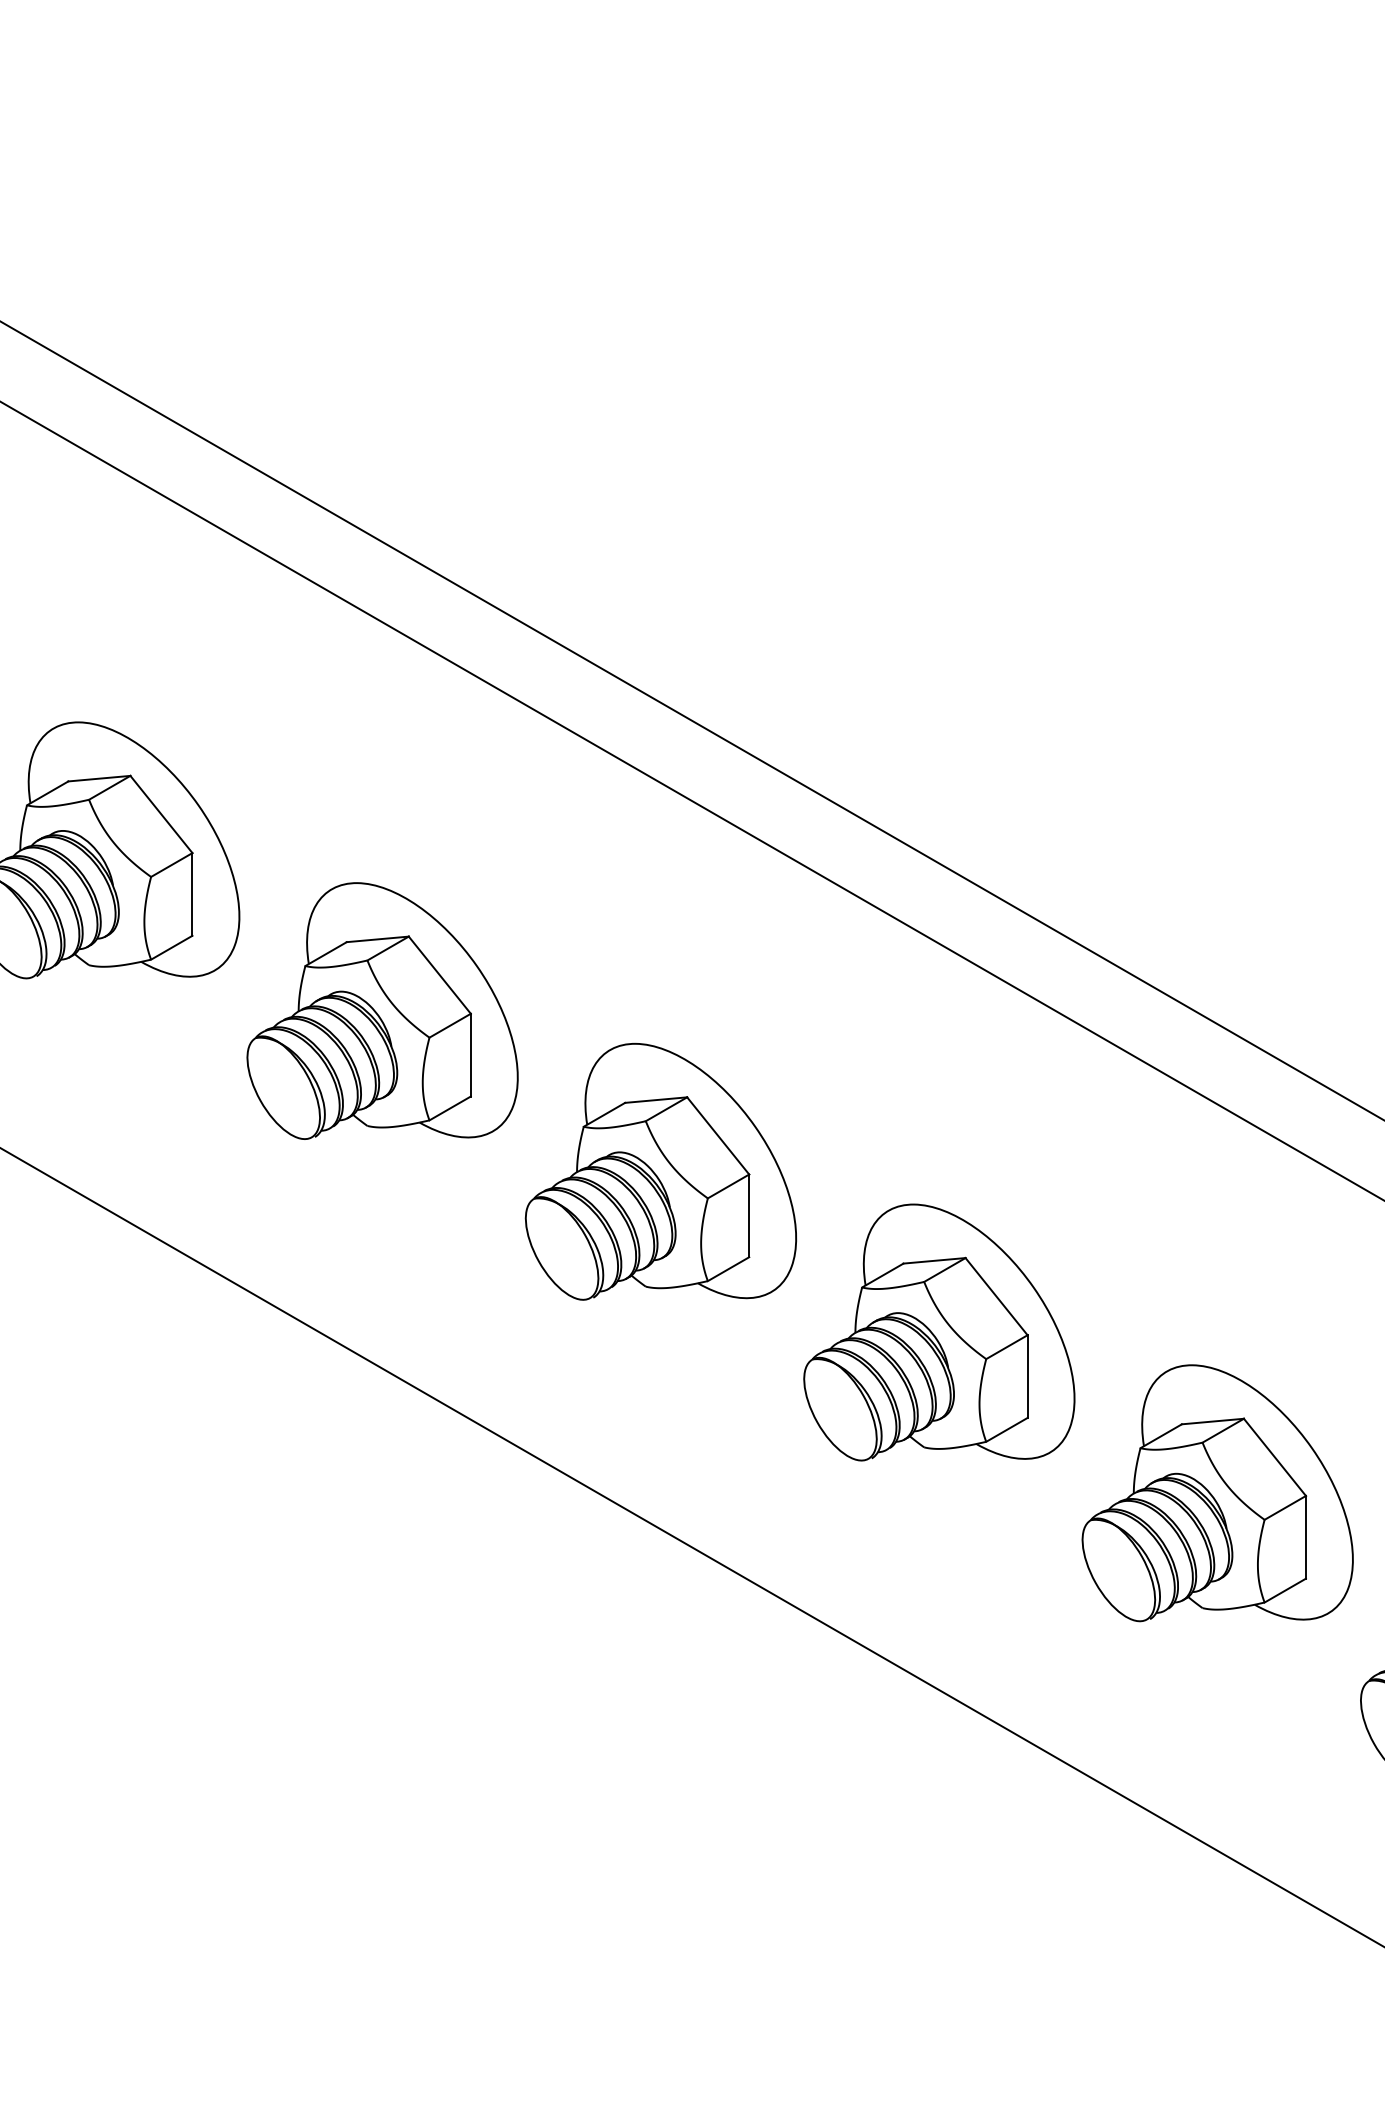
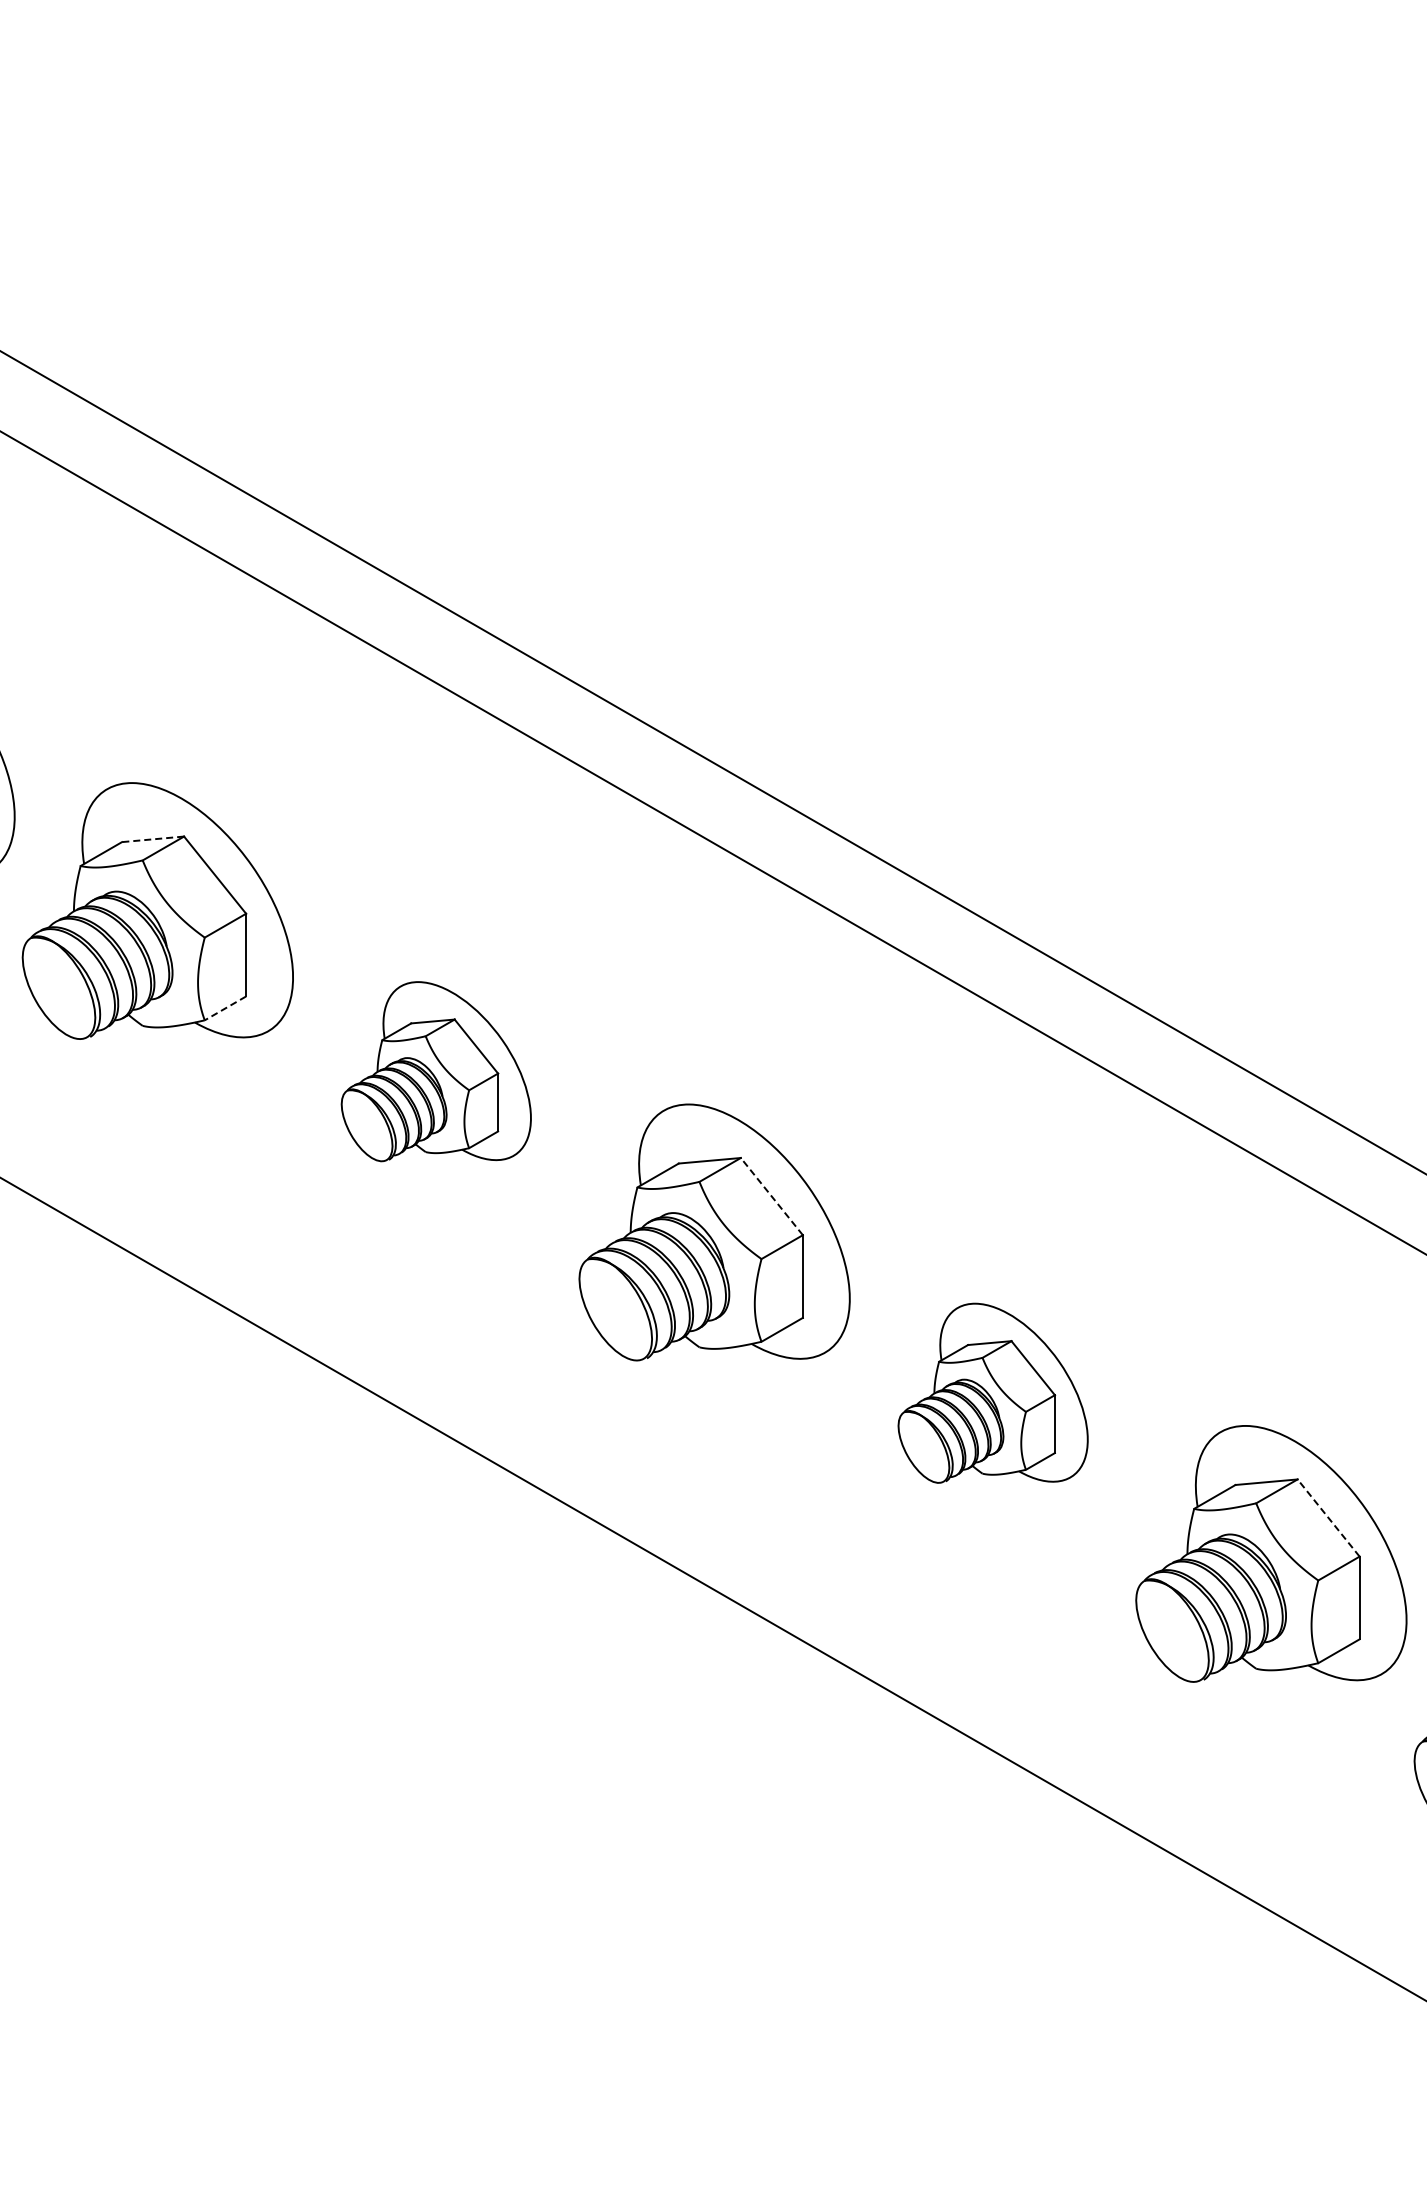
line: (98, 778) -> (152, 839), solid -> dashed
line: (171, 947) -> (225, 1008), solid -> dashed
part: (382, 1010) -> (436, 1071), size x0.7
line: (717, 1135) -> (771, 1196), solid -> dashed
part: (939, 1332) -> (993, 1393), size x0.7
line: (1274, 1457) -> (1328, 1518), solid -> dashed

